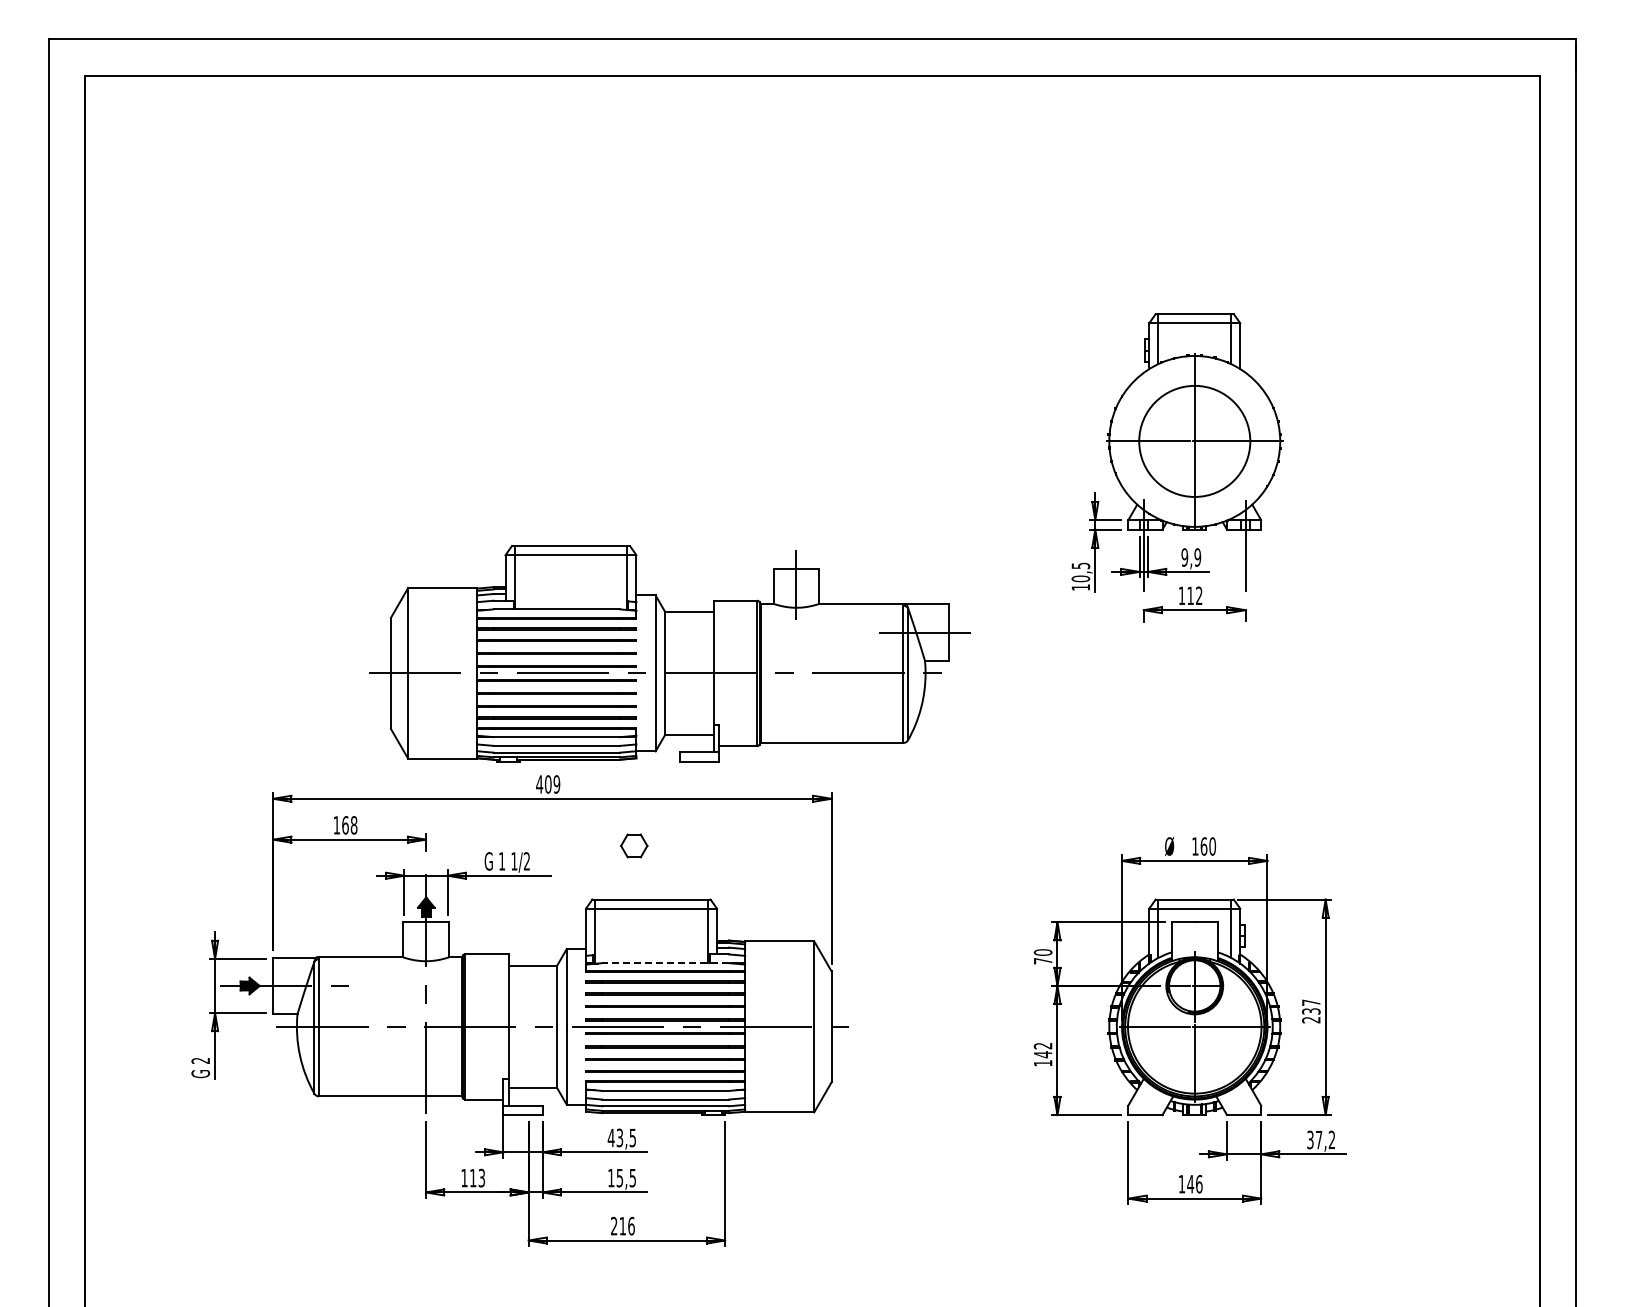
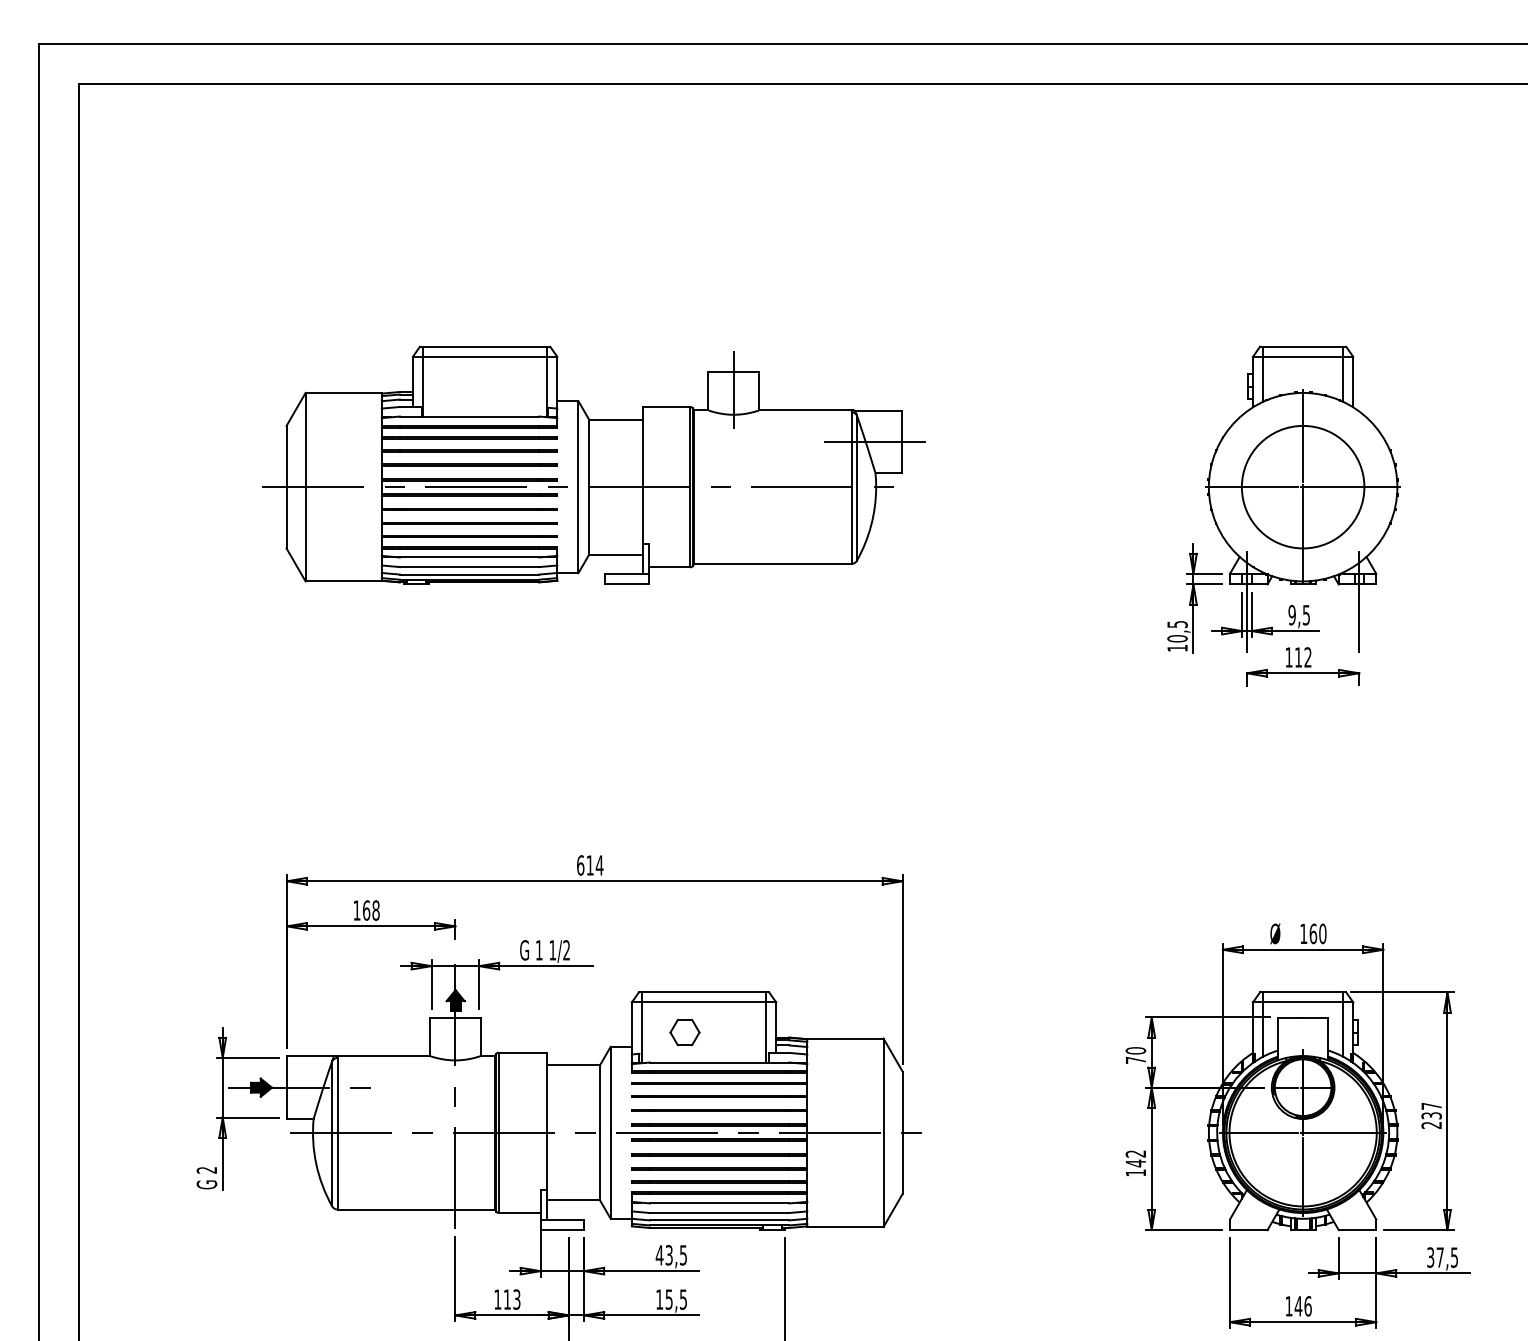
text: (1197, 557) -> (1306, 615), 9,9 -> 9,5
part: (669, 653) -> (593, 465), moved
text: (548, 784) -> (590, 865), 409 -> 614
part: (634, 845) -> (685, 1032), moved
line: (665, 963) -> (719, 1062), dashed -> solid
text: (1331, 1139) -> (1453, 1257), 37,2 -> 37,5

